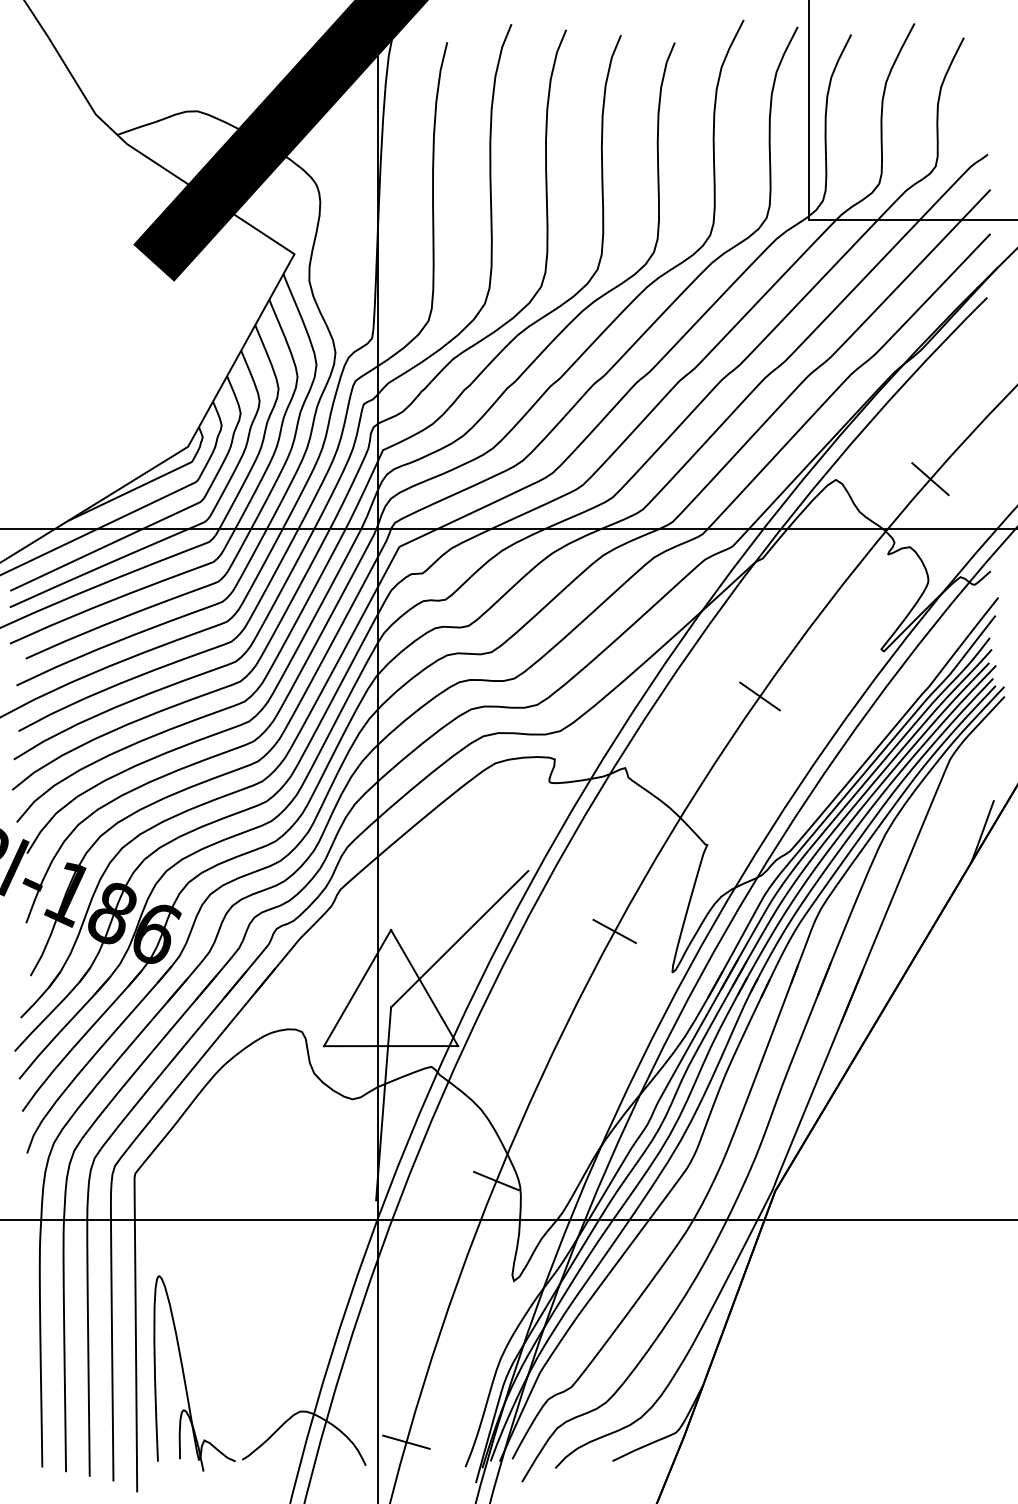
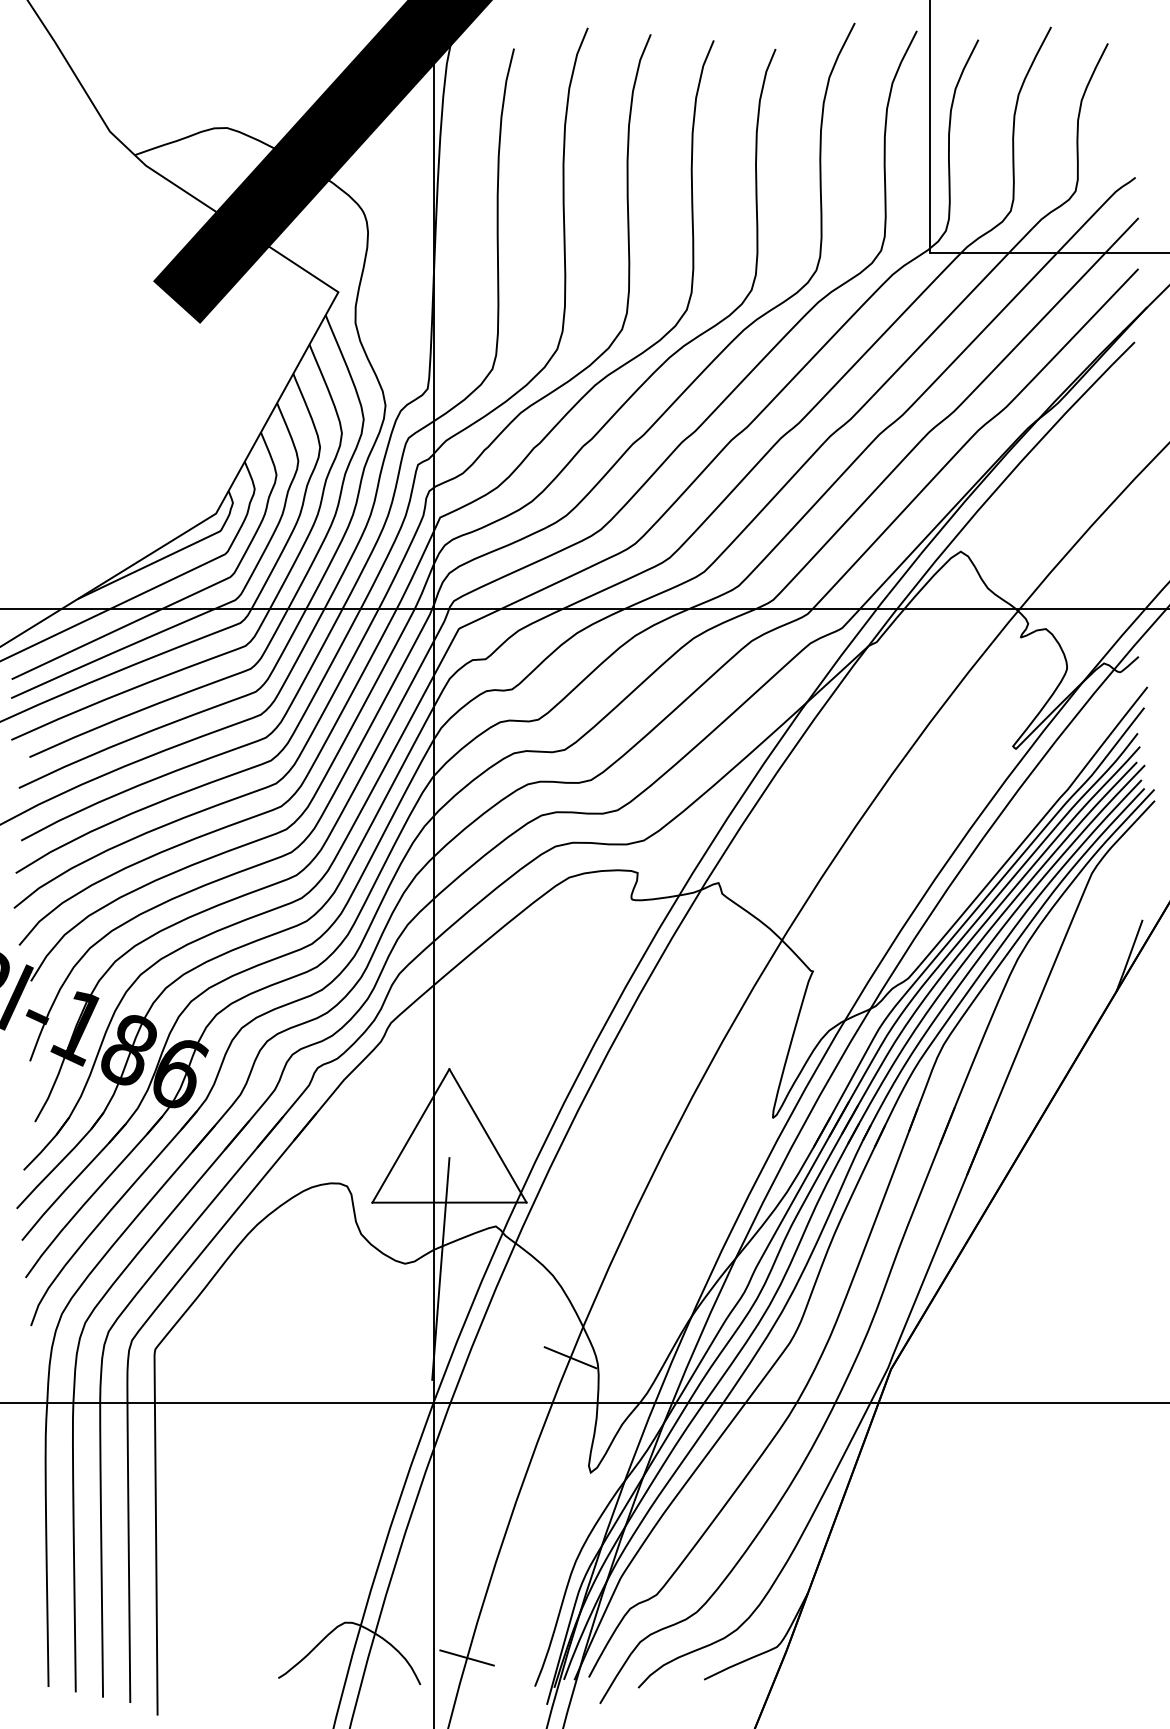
line: (930, 478) -> (1069, 550), removed
line: (759, 696) -> (873, 800), removed
line: (614, 931) -> (706, 1070), removed
line: (459, 939) -> (528, 1079), removed
part: (184, 1375) -> (212, 1581), removed

